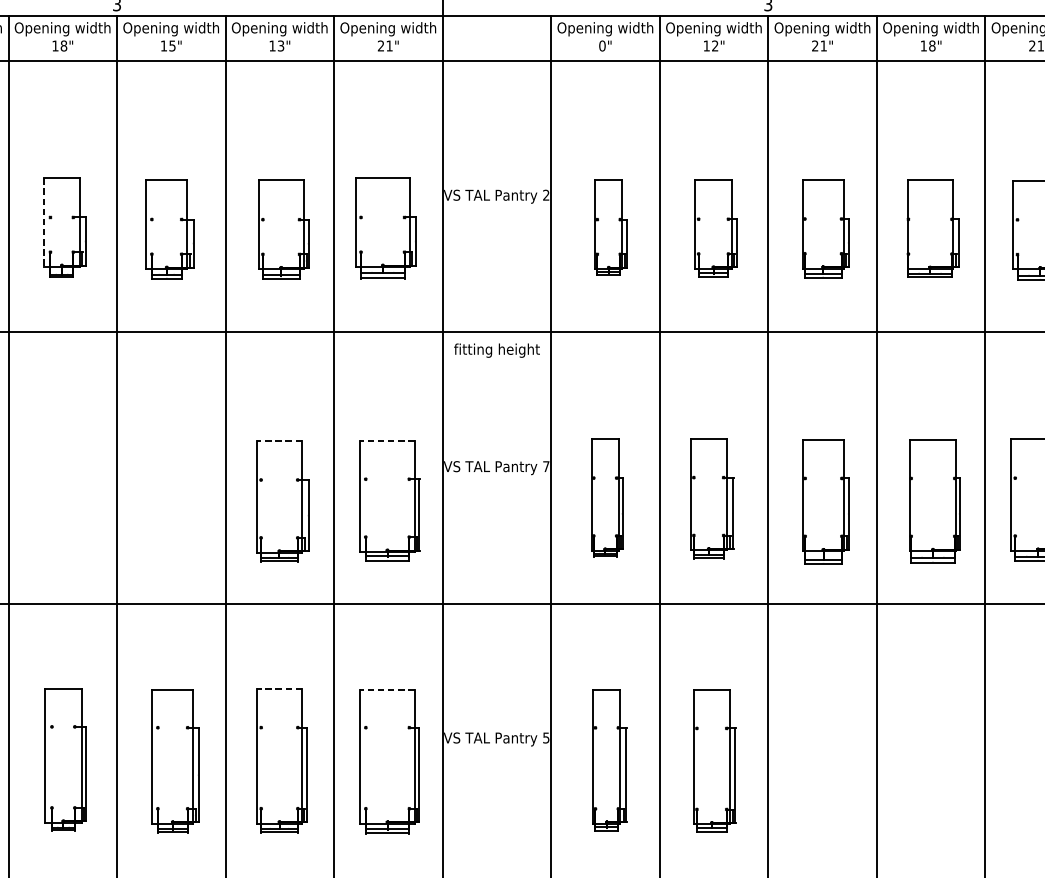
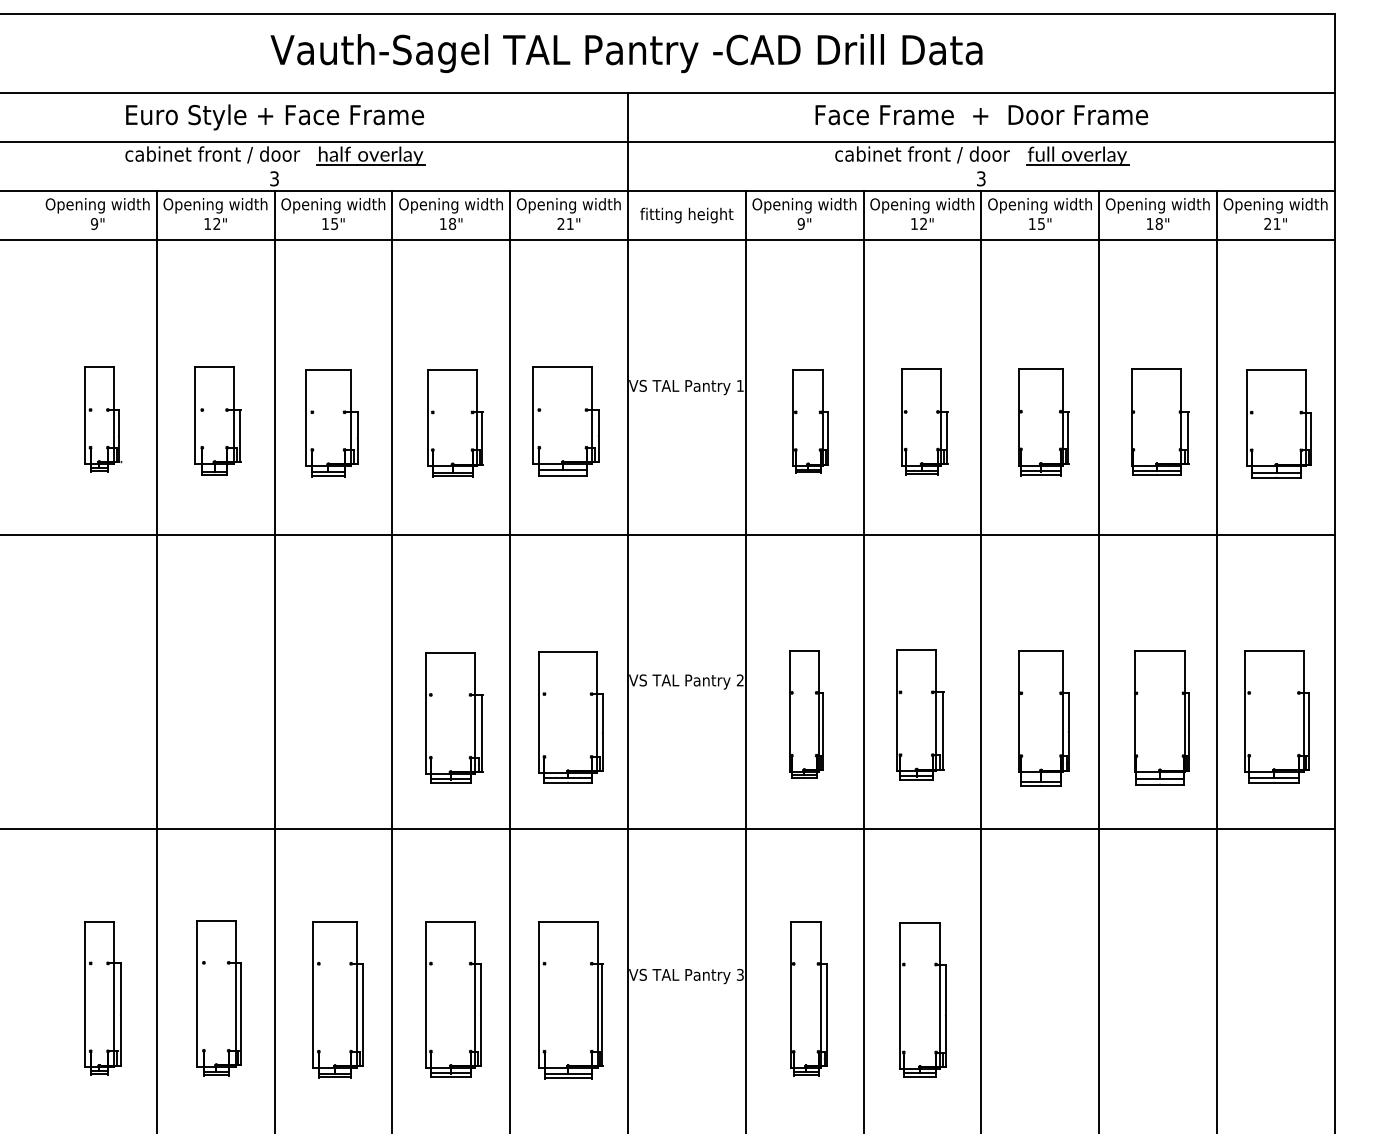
text: (63, 45) -> (216, 223), 18" -> 12"
text: (281, 45) -> (452, 223), 13" -> 18"
text: (601, 45) -> (800, 223), 0" -> 9"
text: (819, 46) -> (1036, 224), 21" -> 15"
text: (545, 194) -> (739, 385), 2 -> 1
line: (44, 223) -> (195, 416), dashed -> solid
text: (496, 350) -> (686, 215), moved
line: (279, 440) -> (450, 652), dashed -> solid
line: (387, 440) -> (567, 652), dashed -> solid
text: (545, 466) -> (739, 680), 7 -> 2
line: (279, 689) -> (450, 922), dashed -> solid
line: (387, 689) -> (567, 922), dashed -> solid
text: (546, 737) -> (740, 974), 5 -> 3

